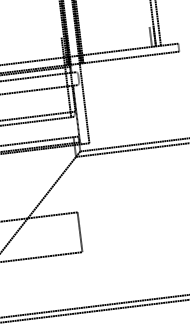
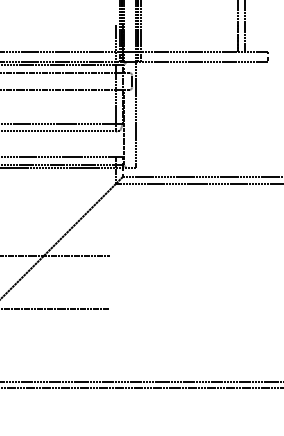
line: (150, 36) -> (232, 38), removed
line: (79, 232) -> (109, 282), removed

